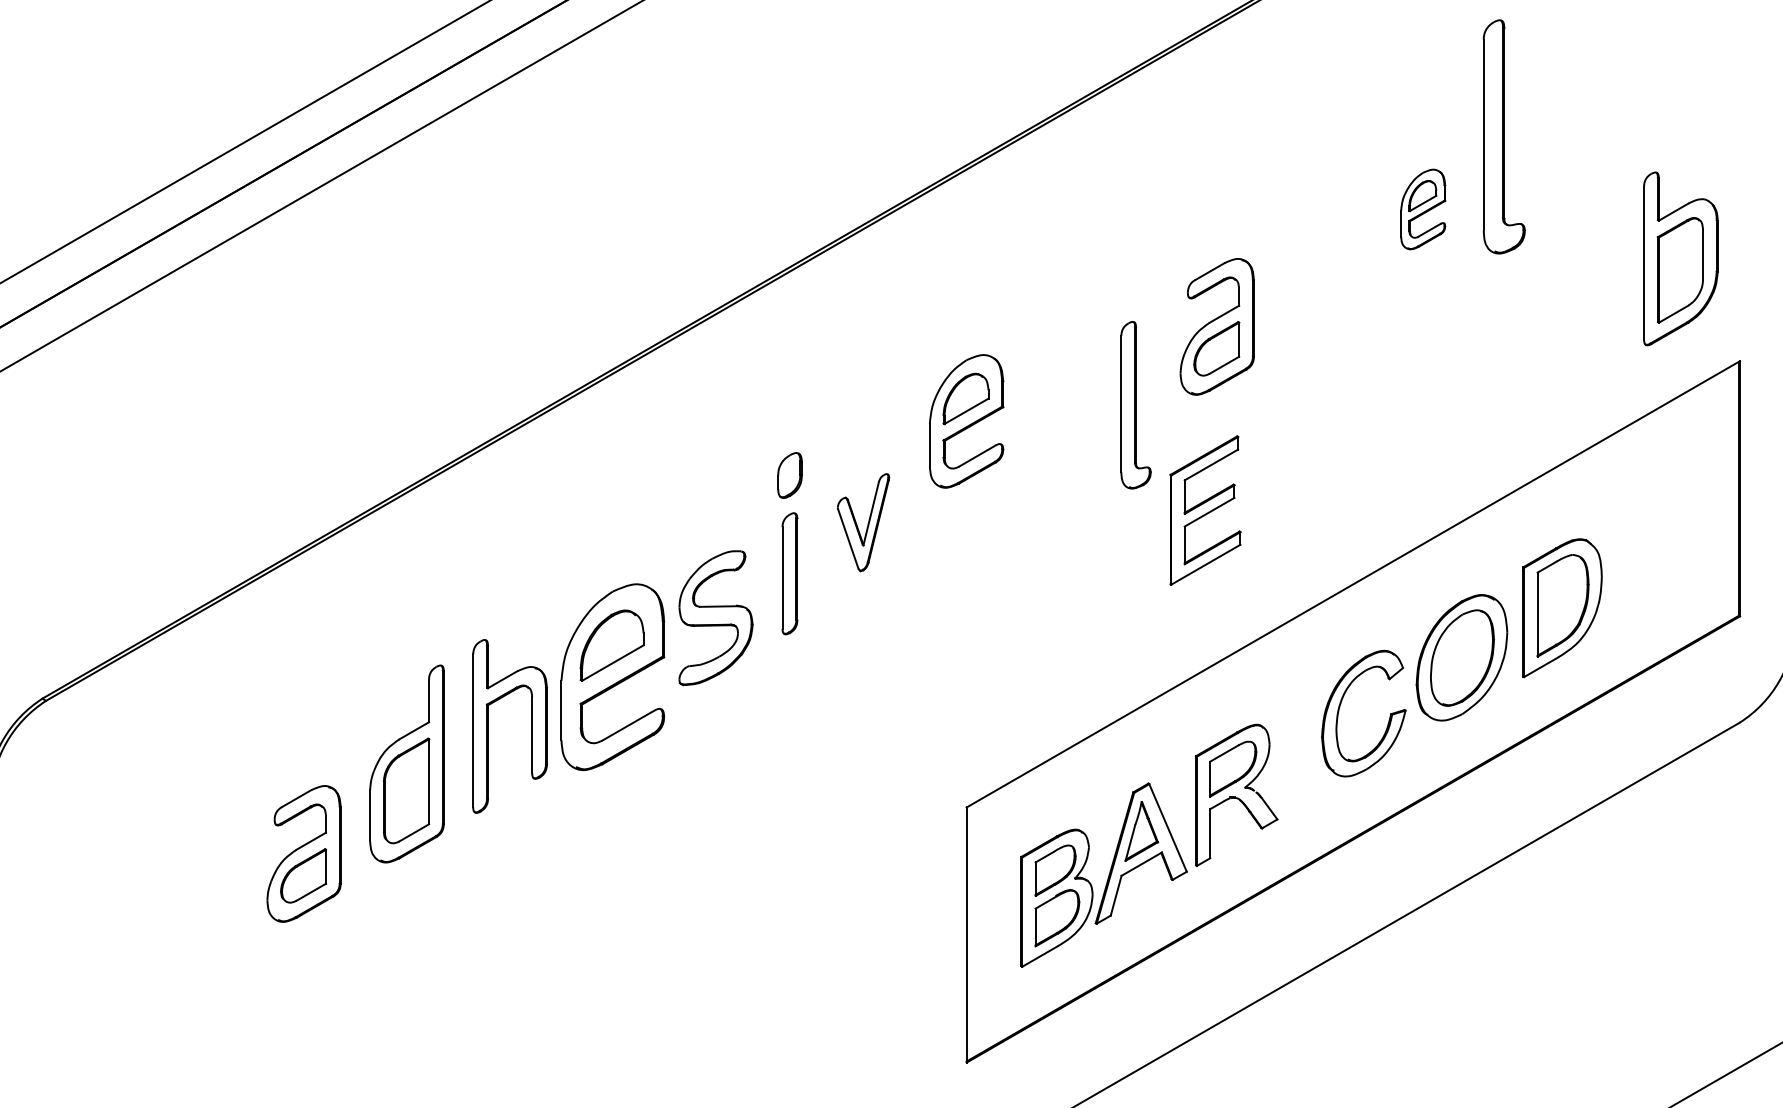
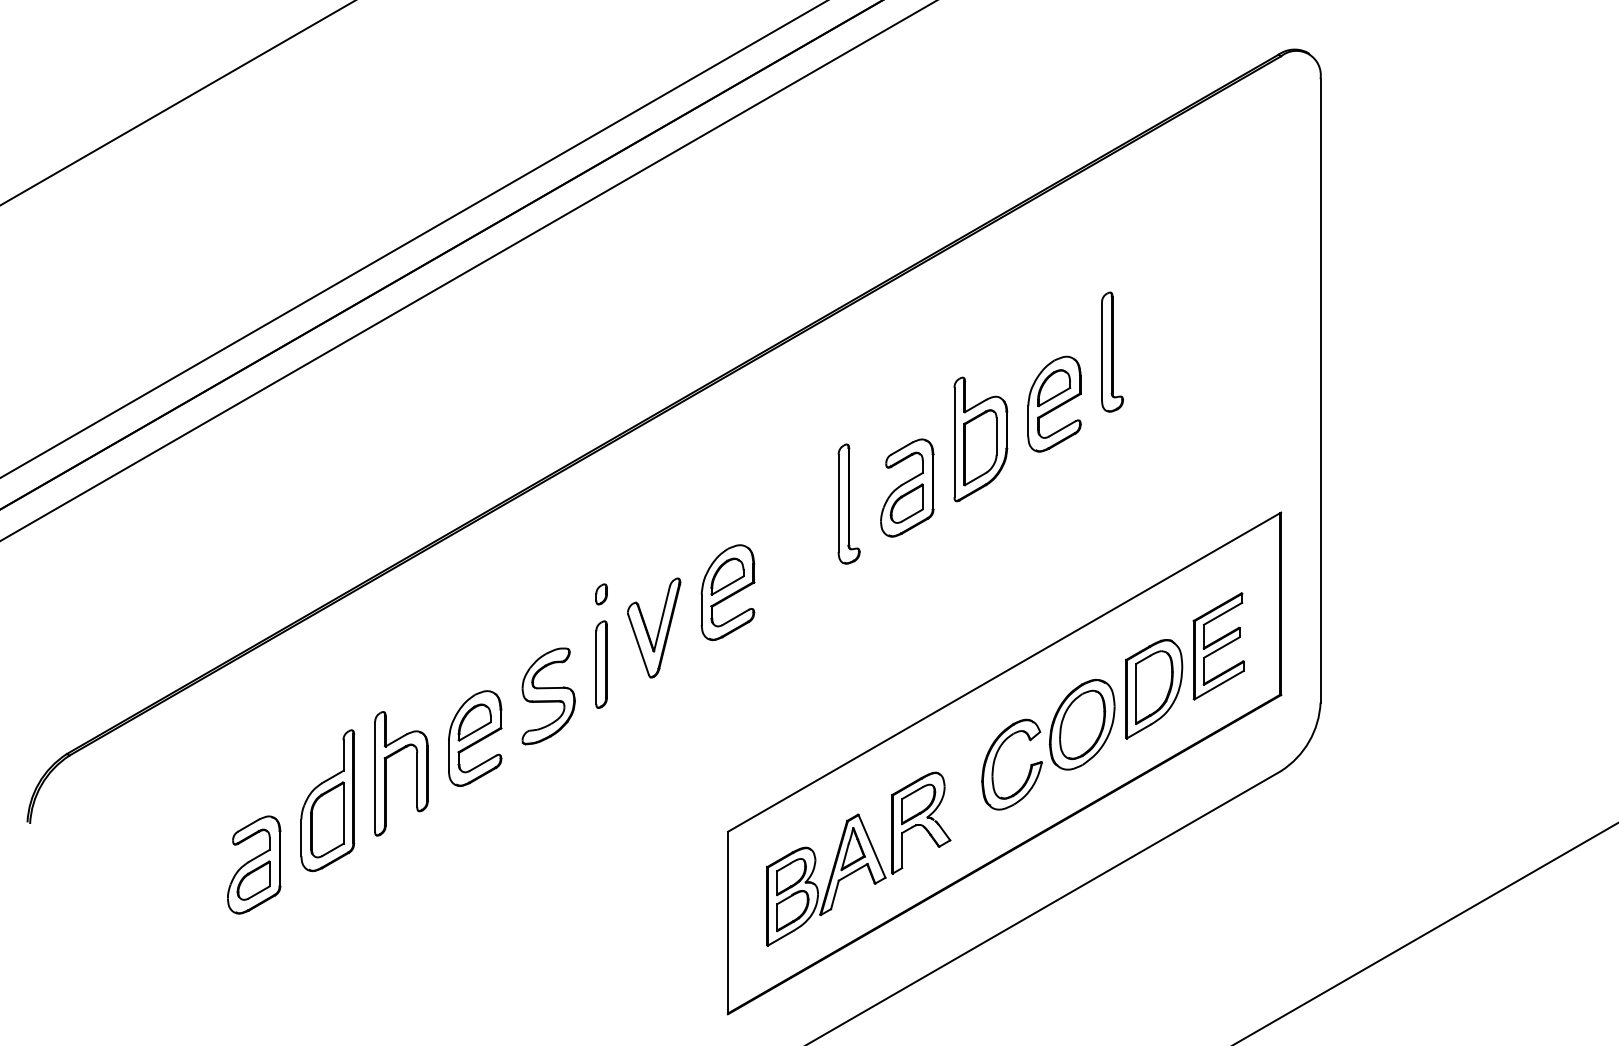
part: (1504, 135) -> (1112, 351), size x0.71
part: (1423, 208) -> (1054, 403), size x1.67
part: (1680, 258) -> (980, 439), moved
part: (1135, 404) -> (848, 503), moved
part: (965, 421) -> (727, 592), moved
part: (789, 475) -> (601, 594), size x0.62
part: (1205, 510) -> (1218, 646), moved
part: (863, 521) -> (654, 627), size x1.43
part: (613, 677) -> (475, 738), size x0.71

